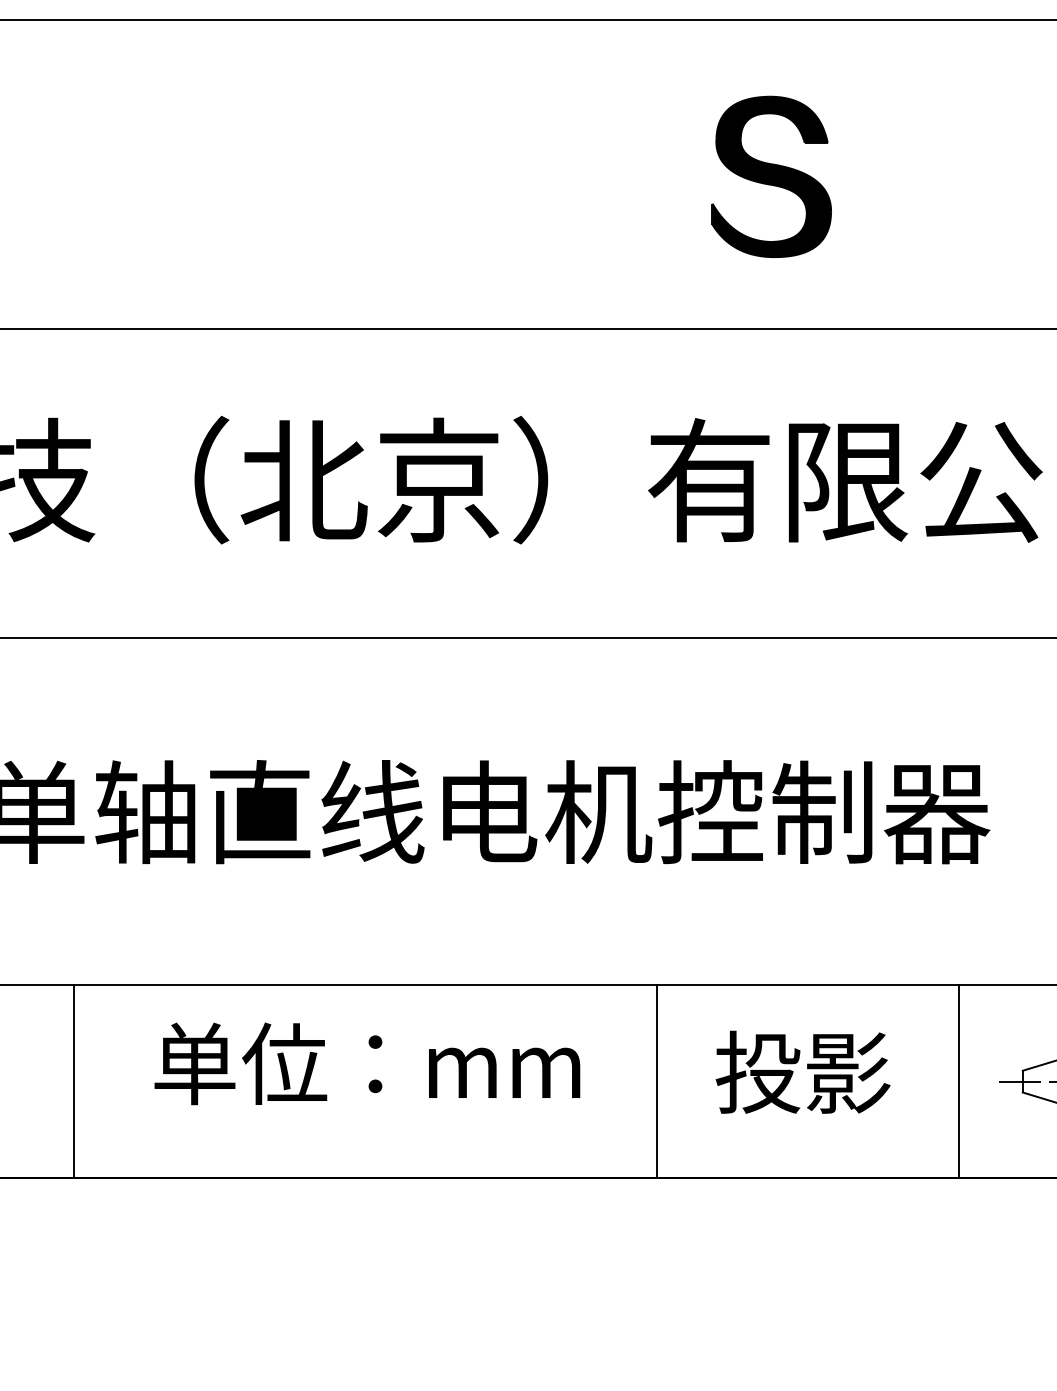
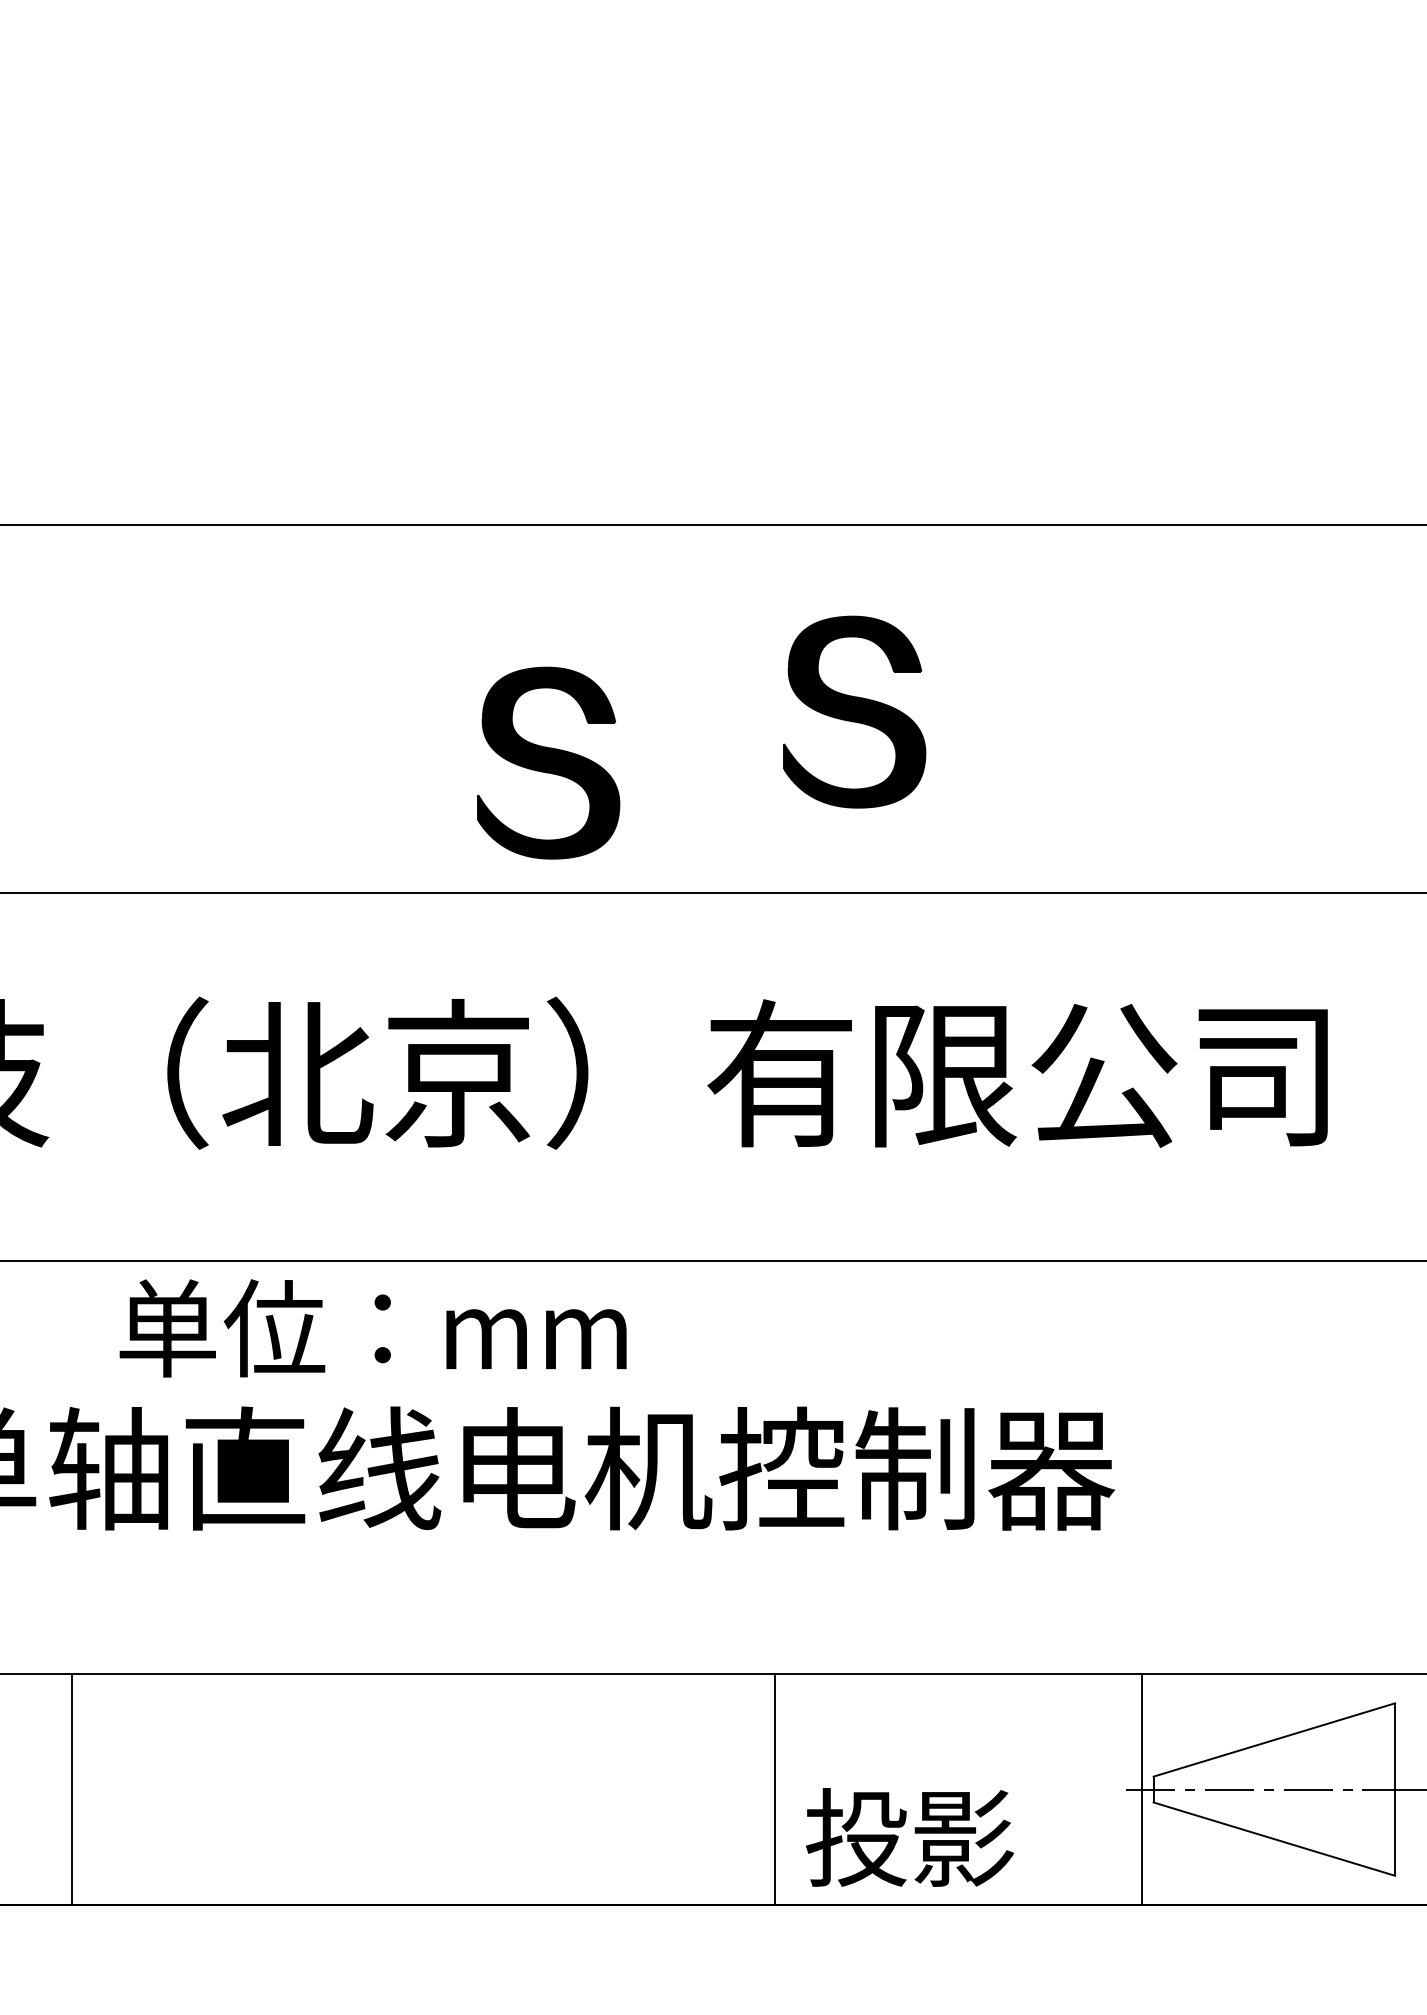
part: (514, 219) -> (548, 762), added
text: (366, 1063) -> (372, 1328), moved
text: (803, 1072) -> (910, 1837), moved
line: (73, 1081) -> (72, 1789), moved
line: (657, 1081) -> (775, 1789), moved
line: (959, 1081) -> (1142, 1789), moved

